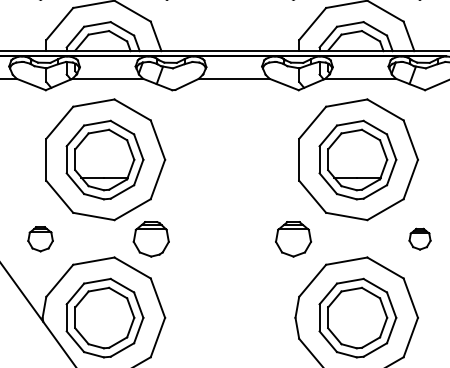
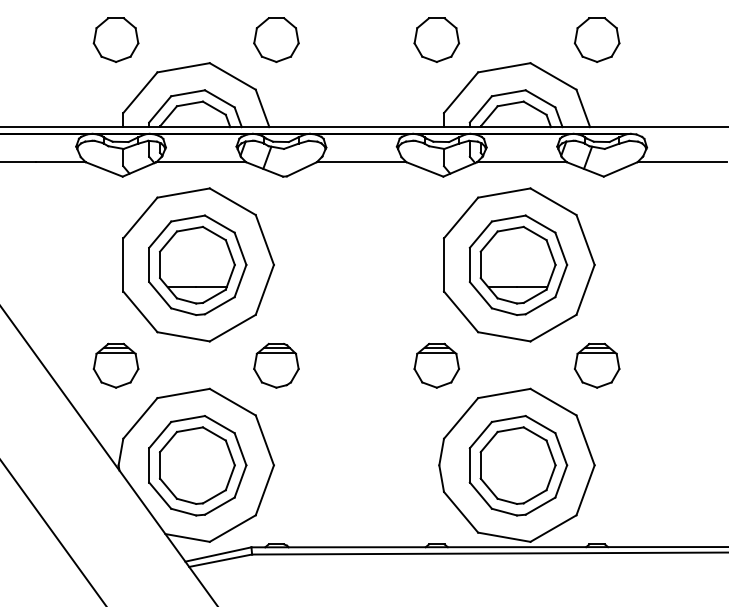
part: (40, 239) -> (115, 365), size x1.43
part: (151, 239) -> (276, 365), moved
part: (420, 239) -> (597, 365), size x1.67

